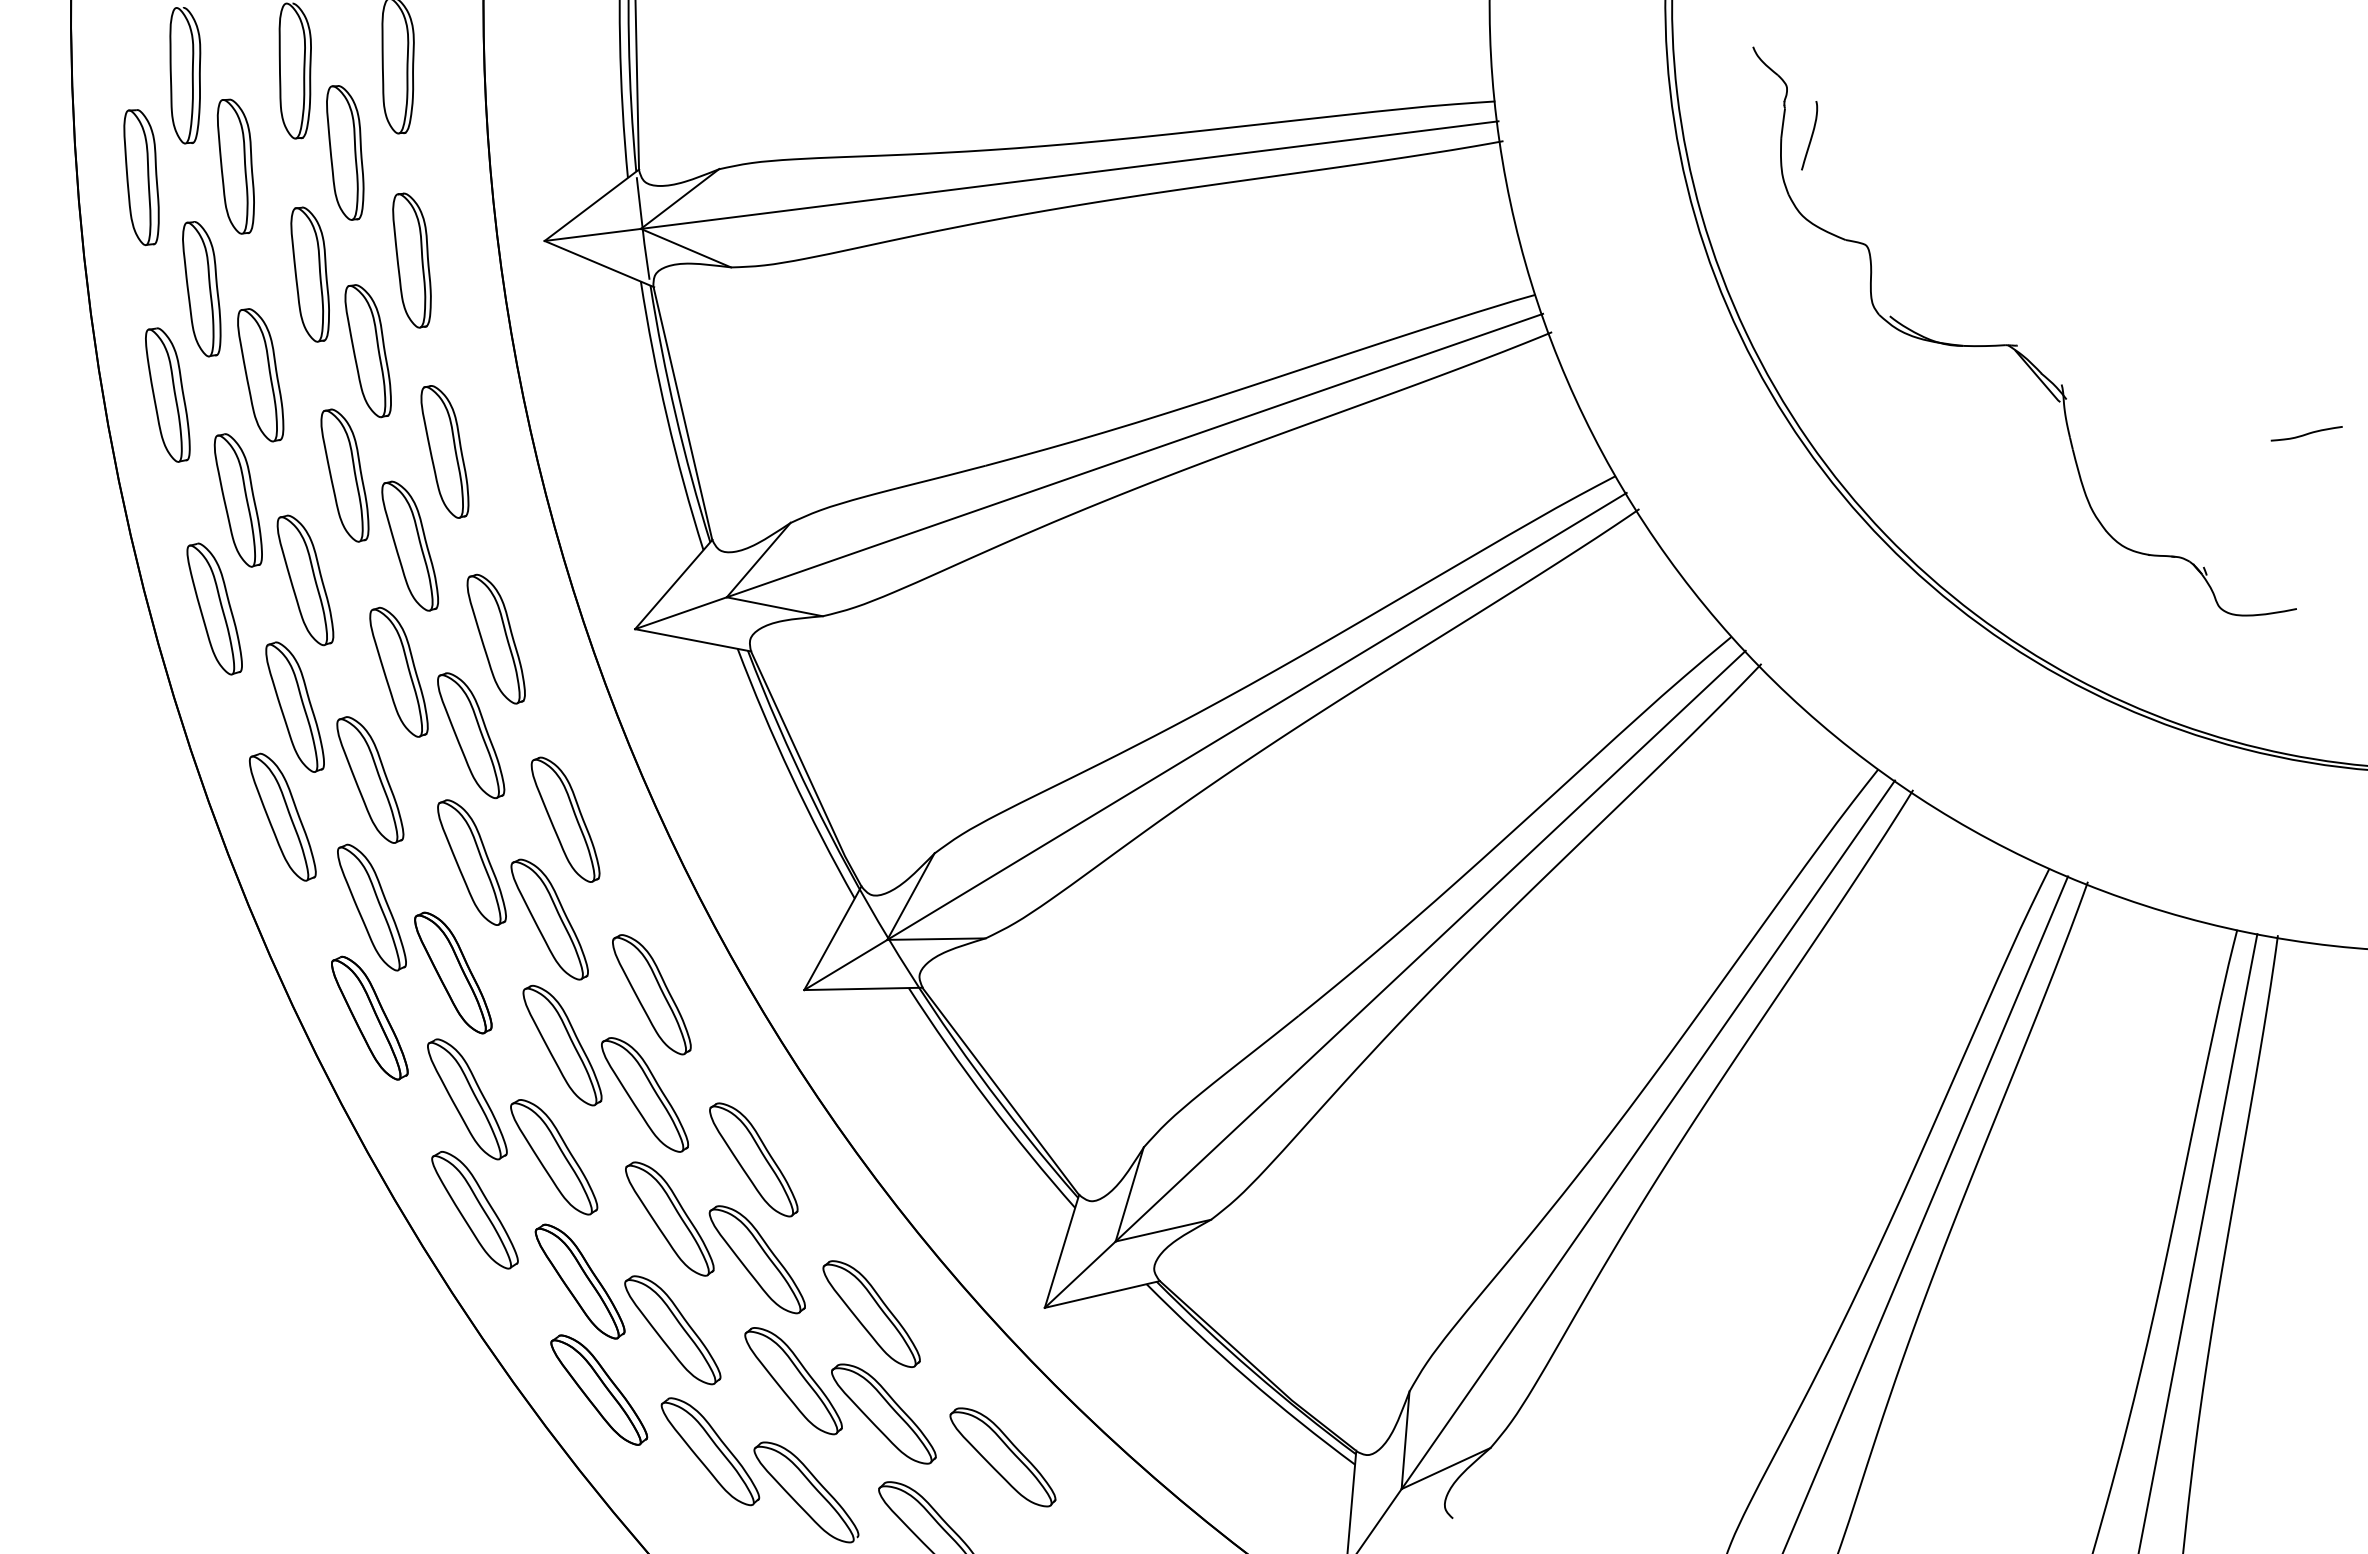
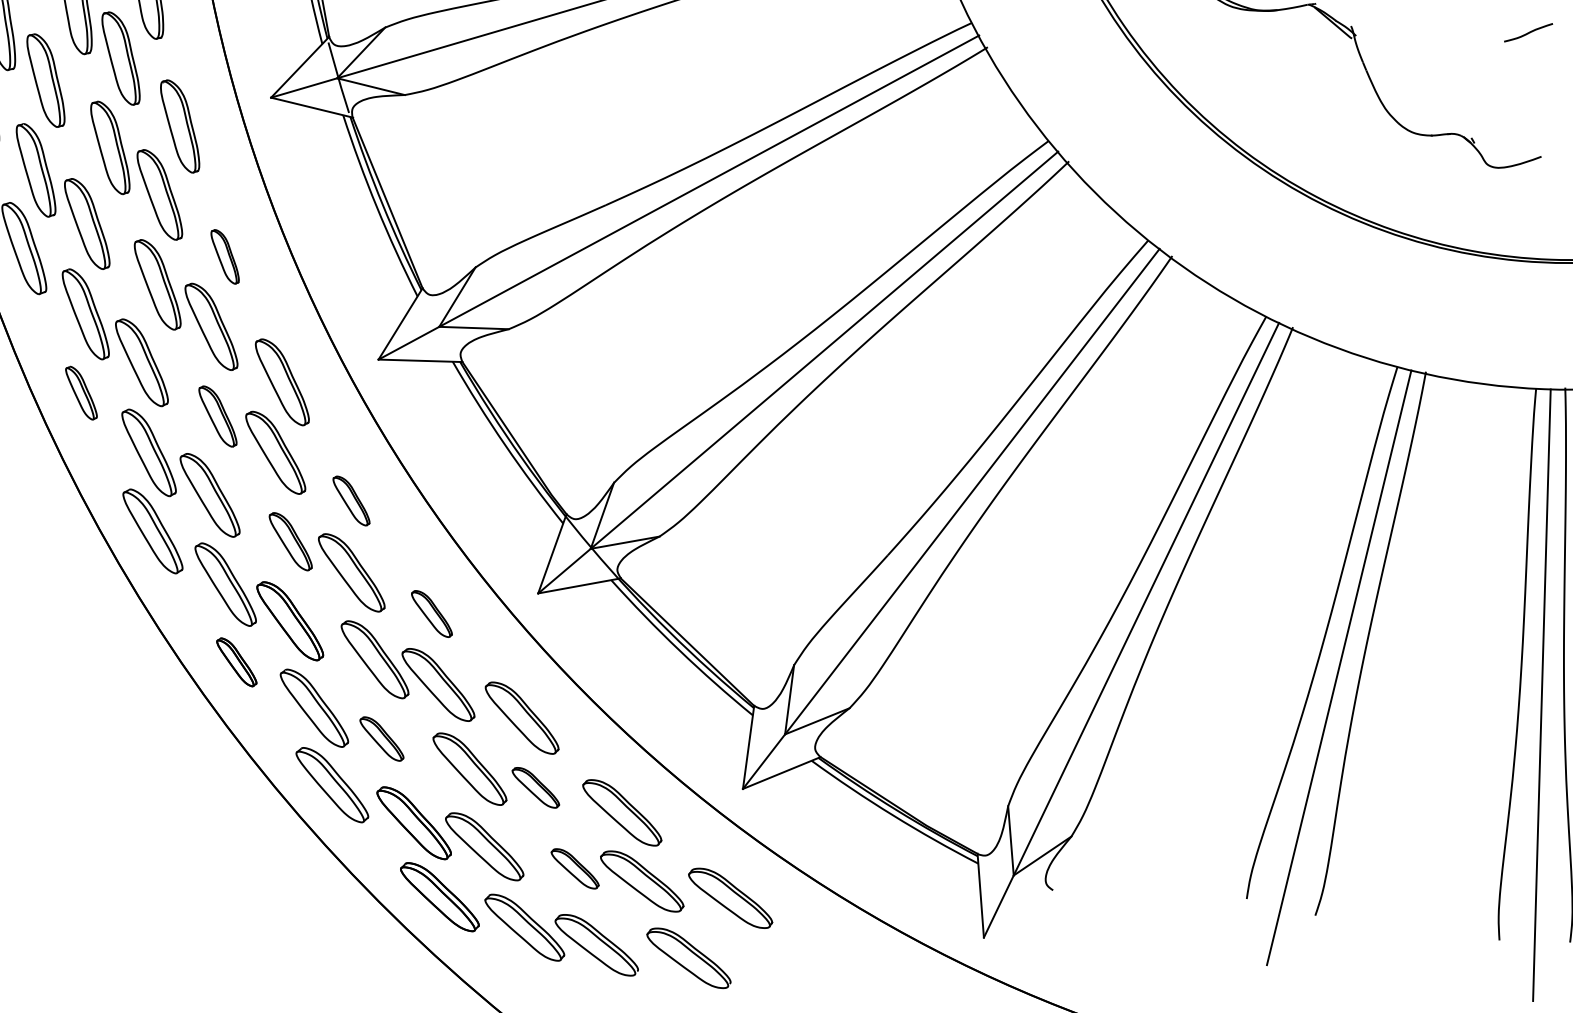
part: (444, 451) -> (224, 256), size x0.6
part: (214, 608) -> (81, 392), size x0.6
part: (398, 671) -> (217, 416), size x0.7
part: (565, 819) -> (351, 500), size x0.6
part: (471, 862) -> (290, 541), size x0.7
part: (651, 994) -> (431, 613), size x0.6
part: (369, 1017) -> (236, 662), size x0.6
part: (554, 1157) -> (382, 739), size x0.6
part: (756, 1259) -> (535, 787), size x0.6
part: (793, 1381) -> (575, 869), size x0.6

